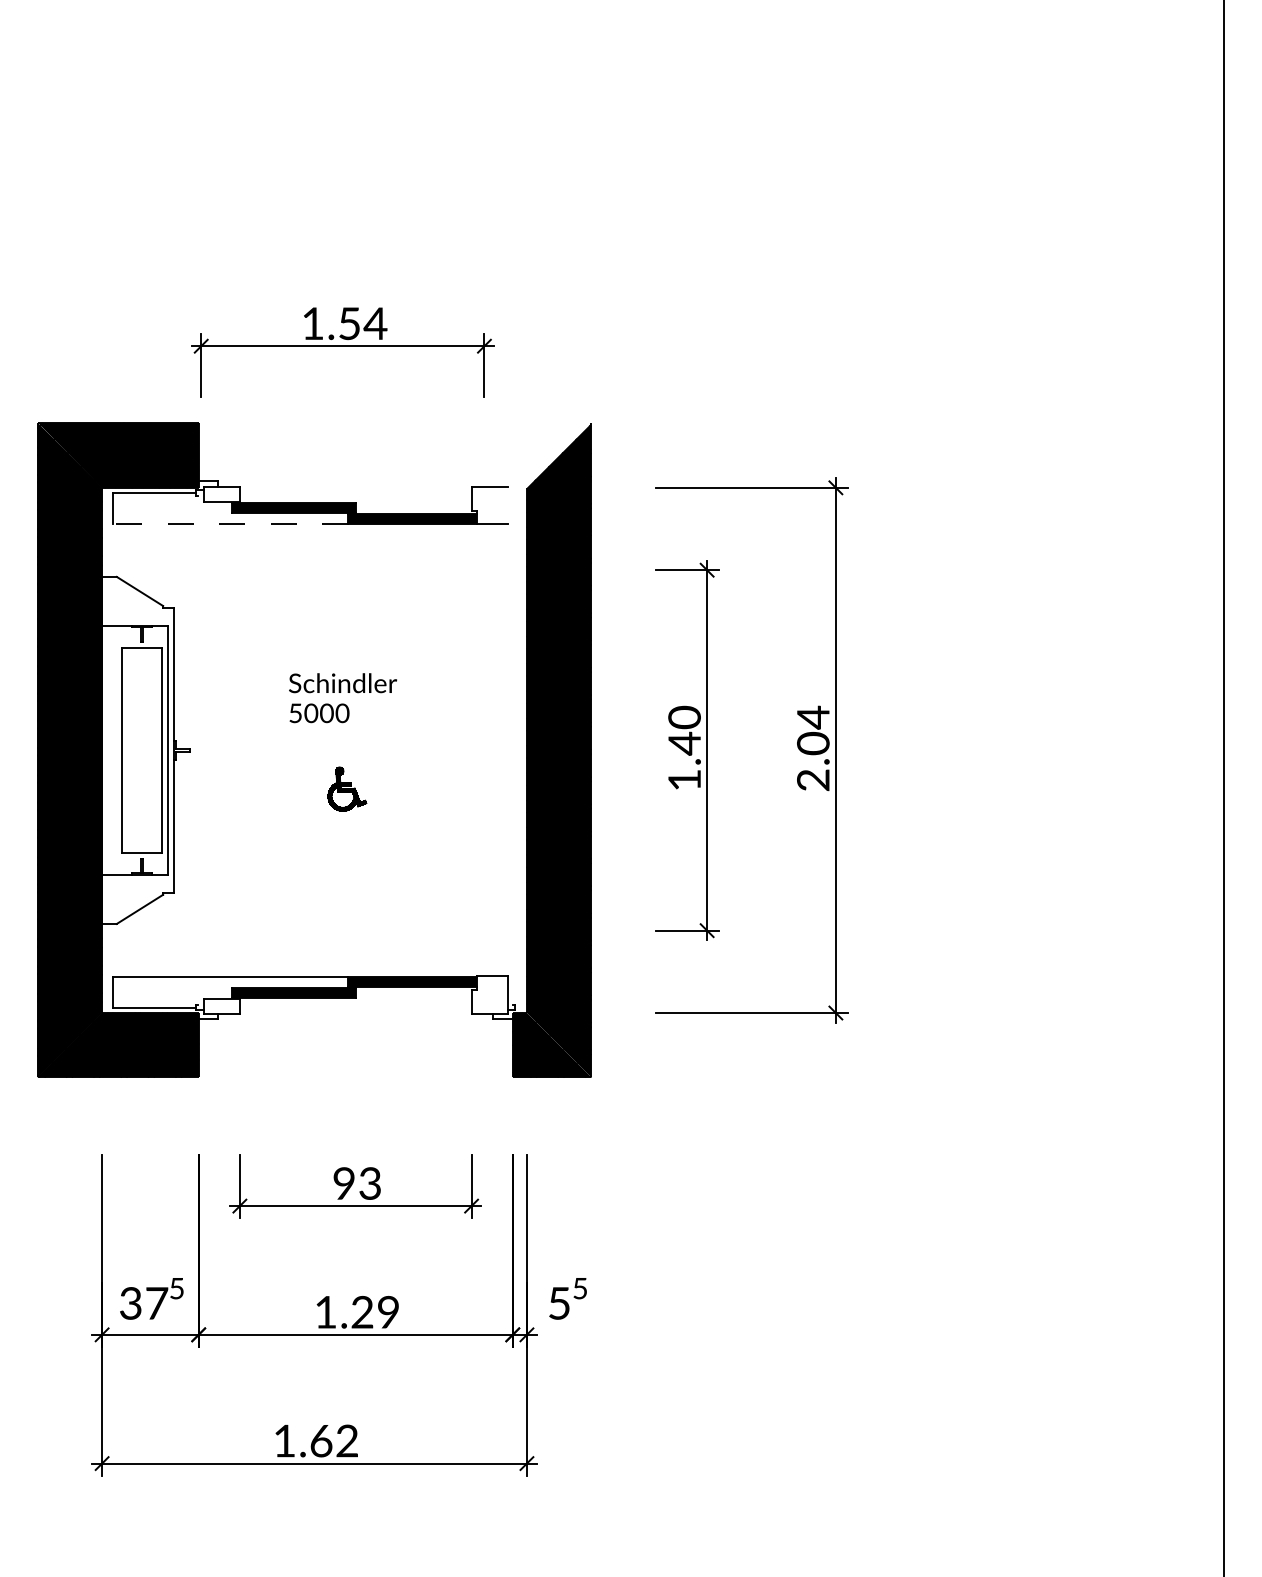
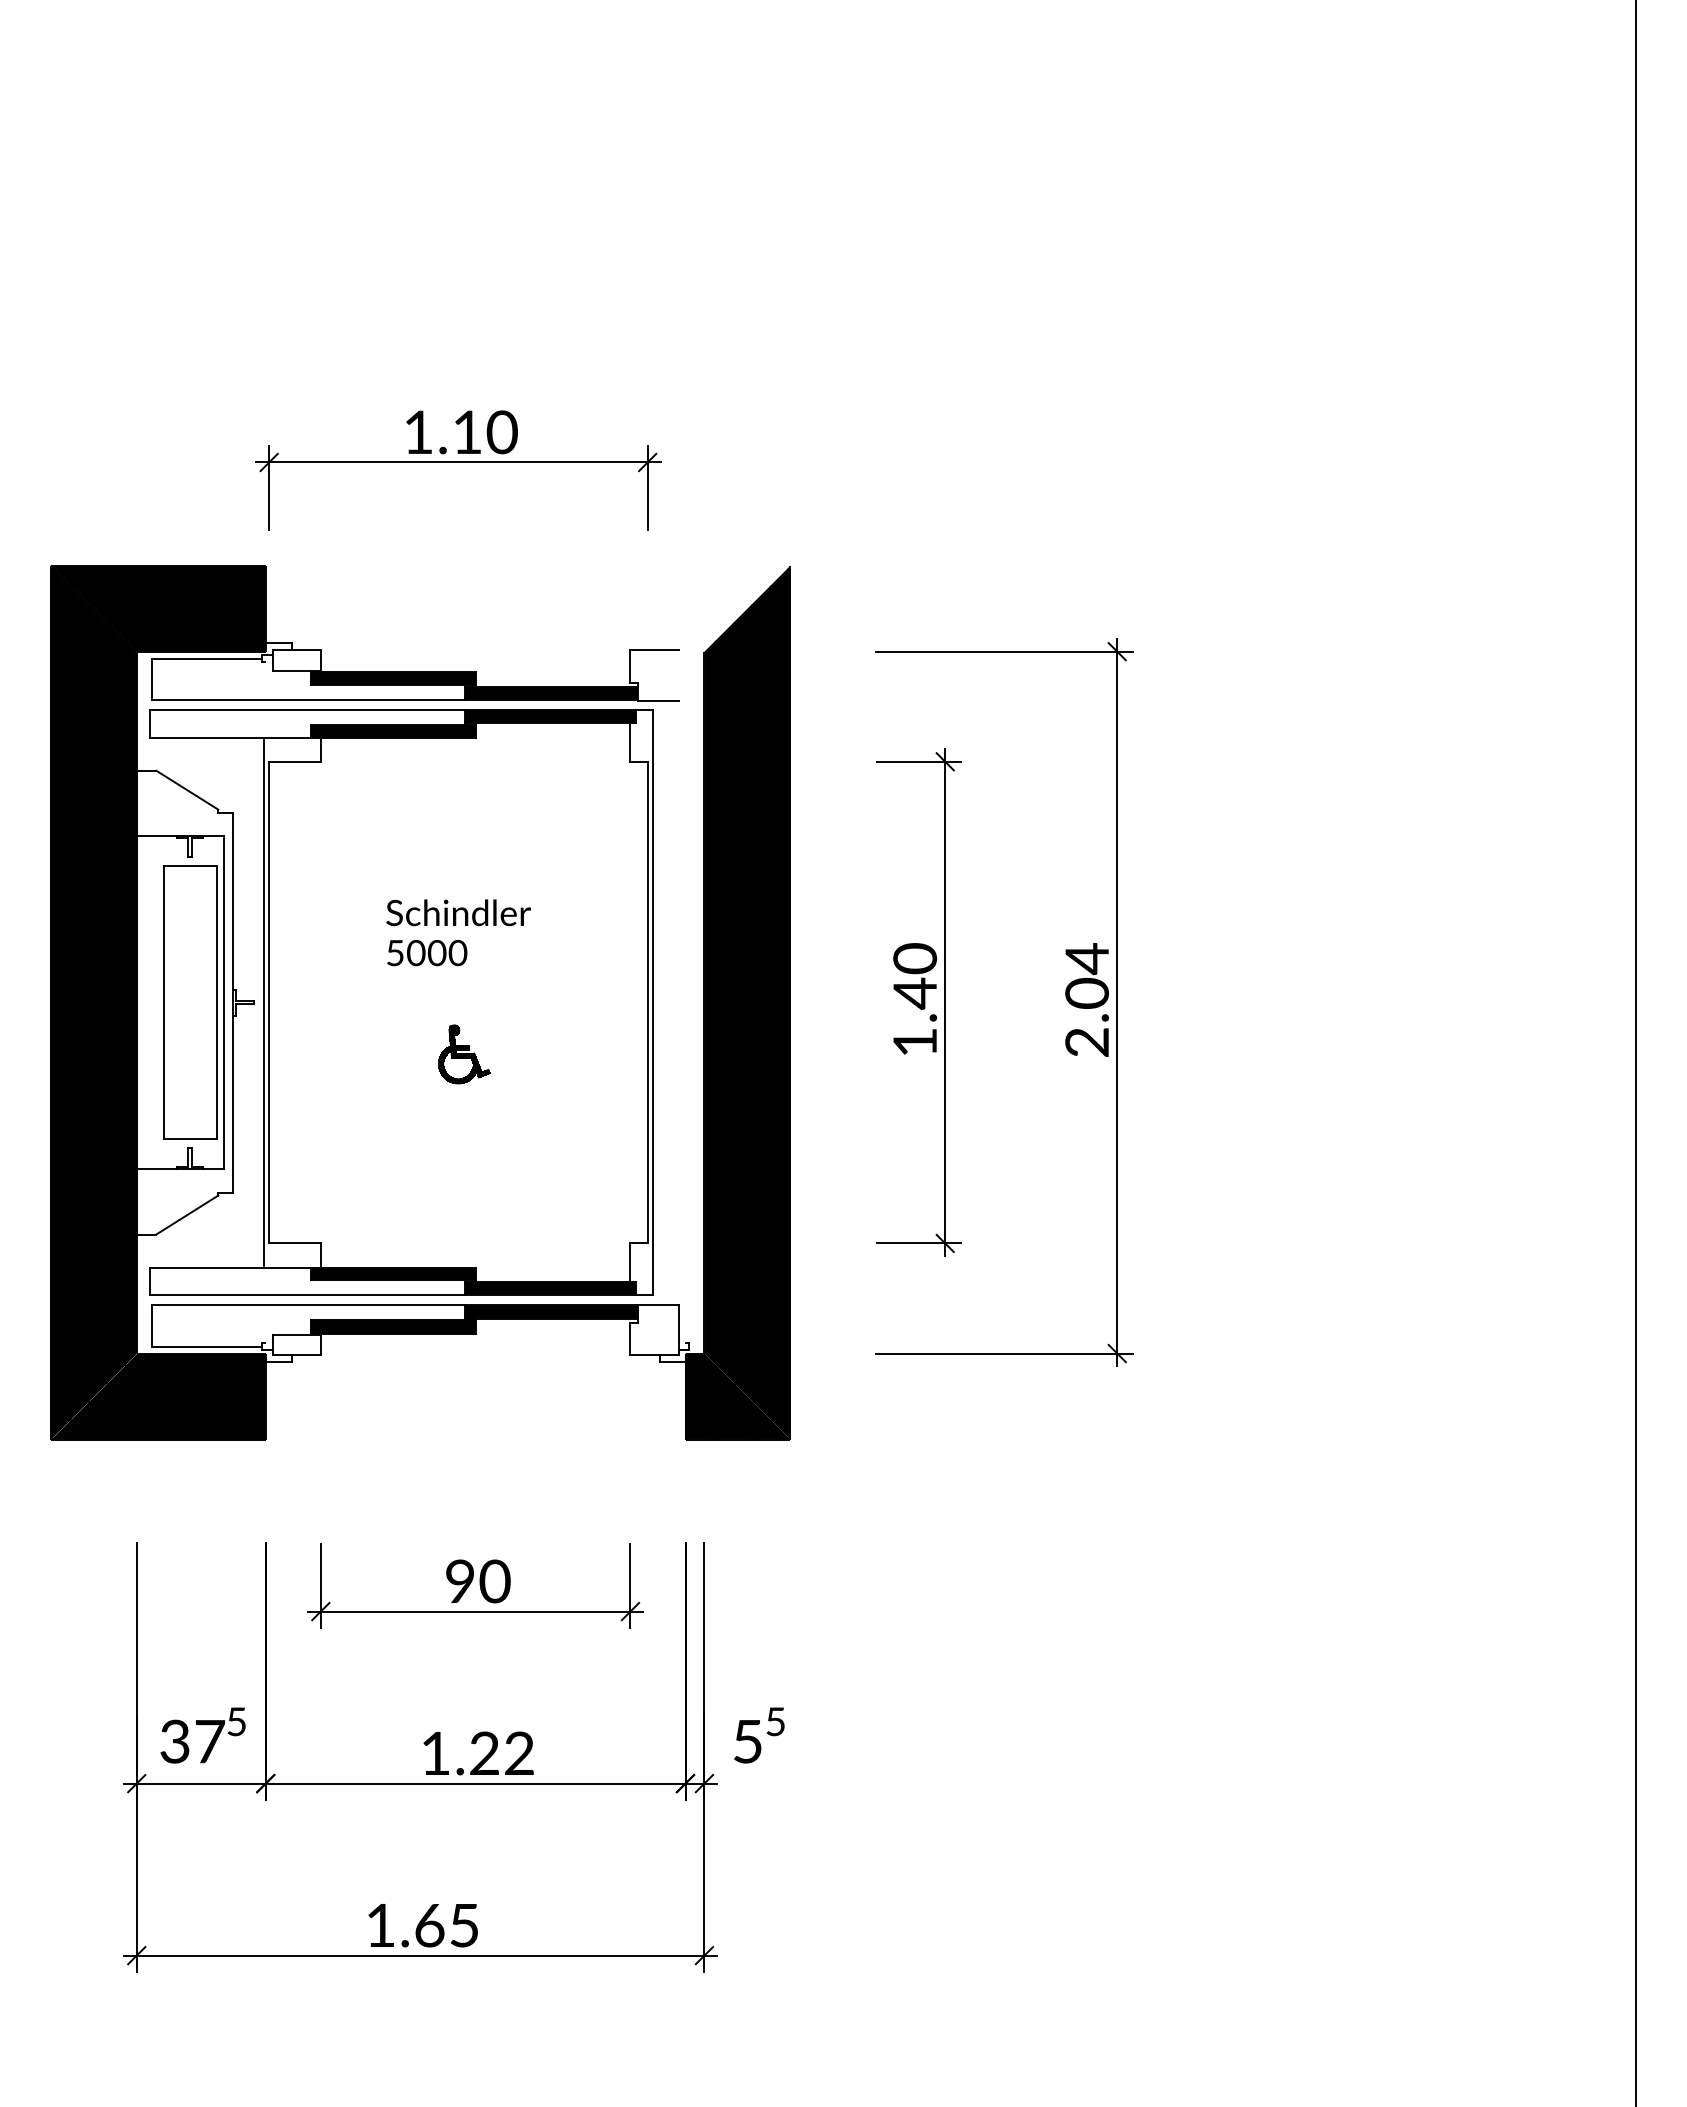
text: (363, 323) -> (485, 432), 1.54 -> 1.10
line: (230, 523) -> (308, 699), dashed -> solid
part: (300, 750) -> (401, 1002), added
text: (369, 1183) -> (494, 1581), 93 -> 90
text: (388, 1311) -> (519, 1752), 1.29 -> 1.22
text: (347, 1441) -> (464, 1925), 1.62 -> 1.65

